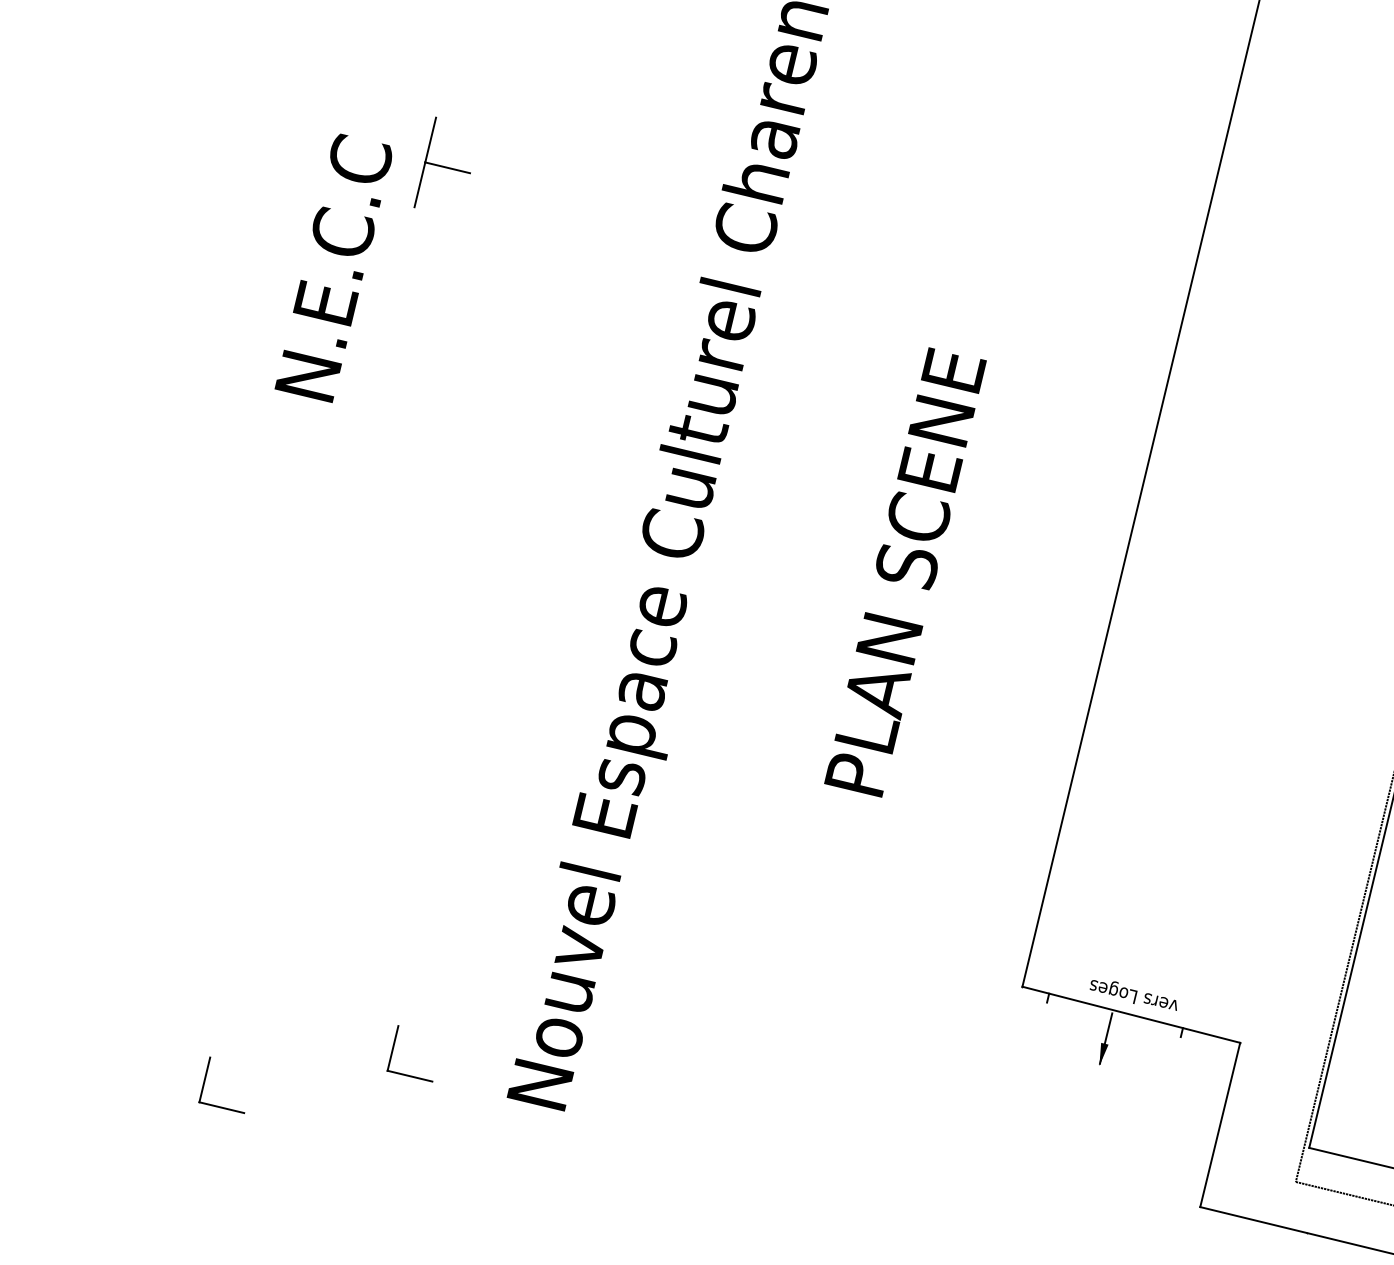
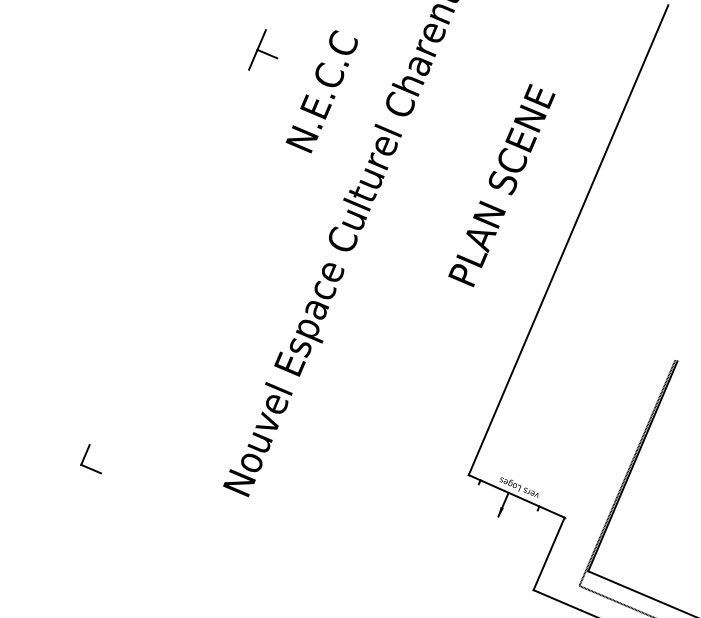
text: (332, 268) -> (321, 91), moved
text: (904, 572) -> (501, 185), moved
part: (405, 1056) -> (179, 459), removed

